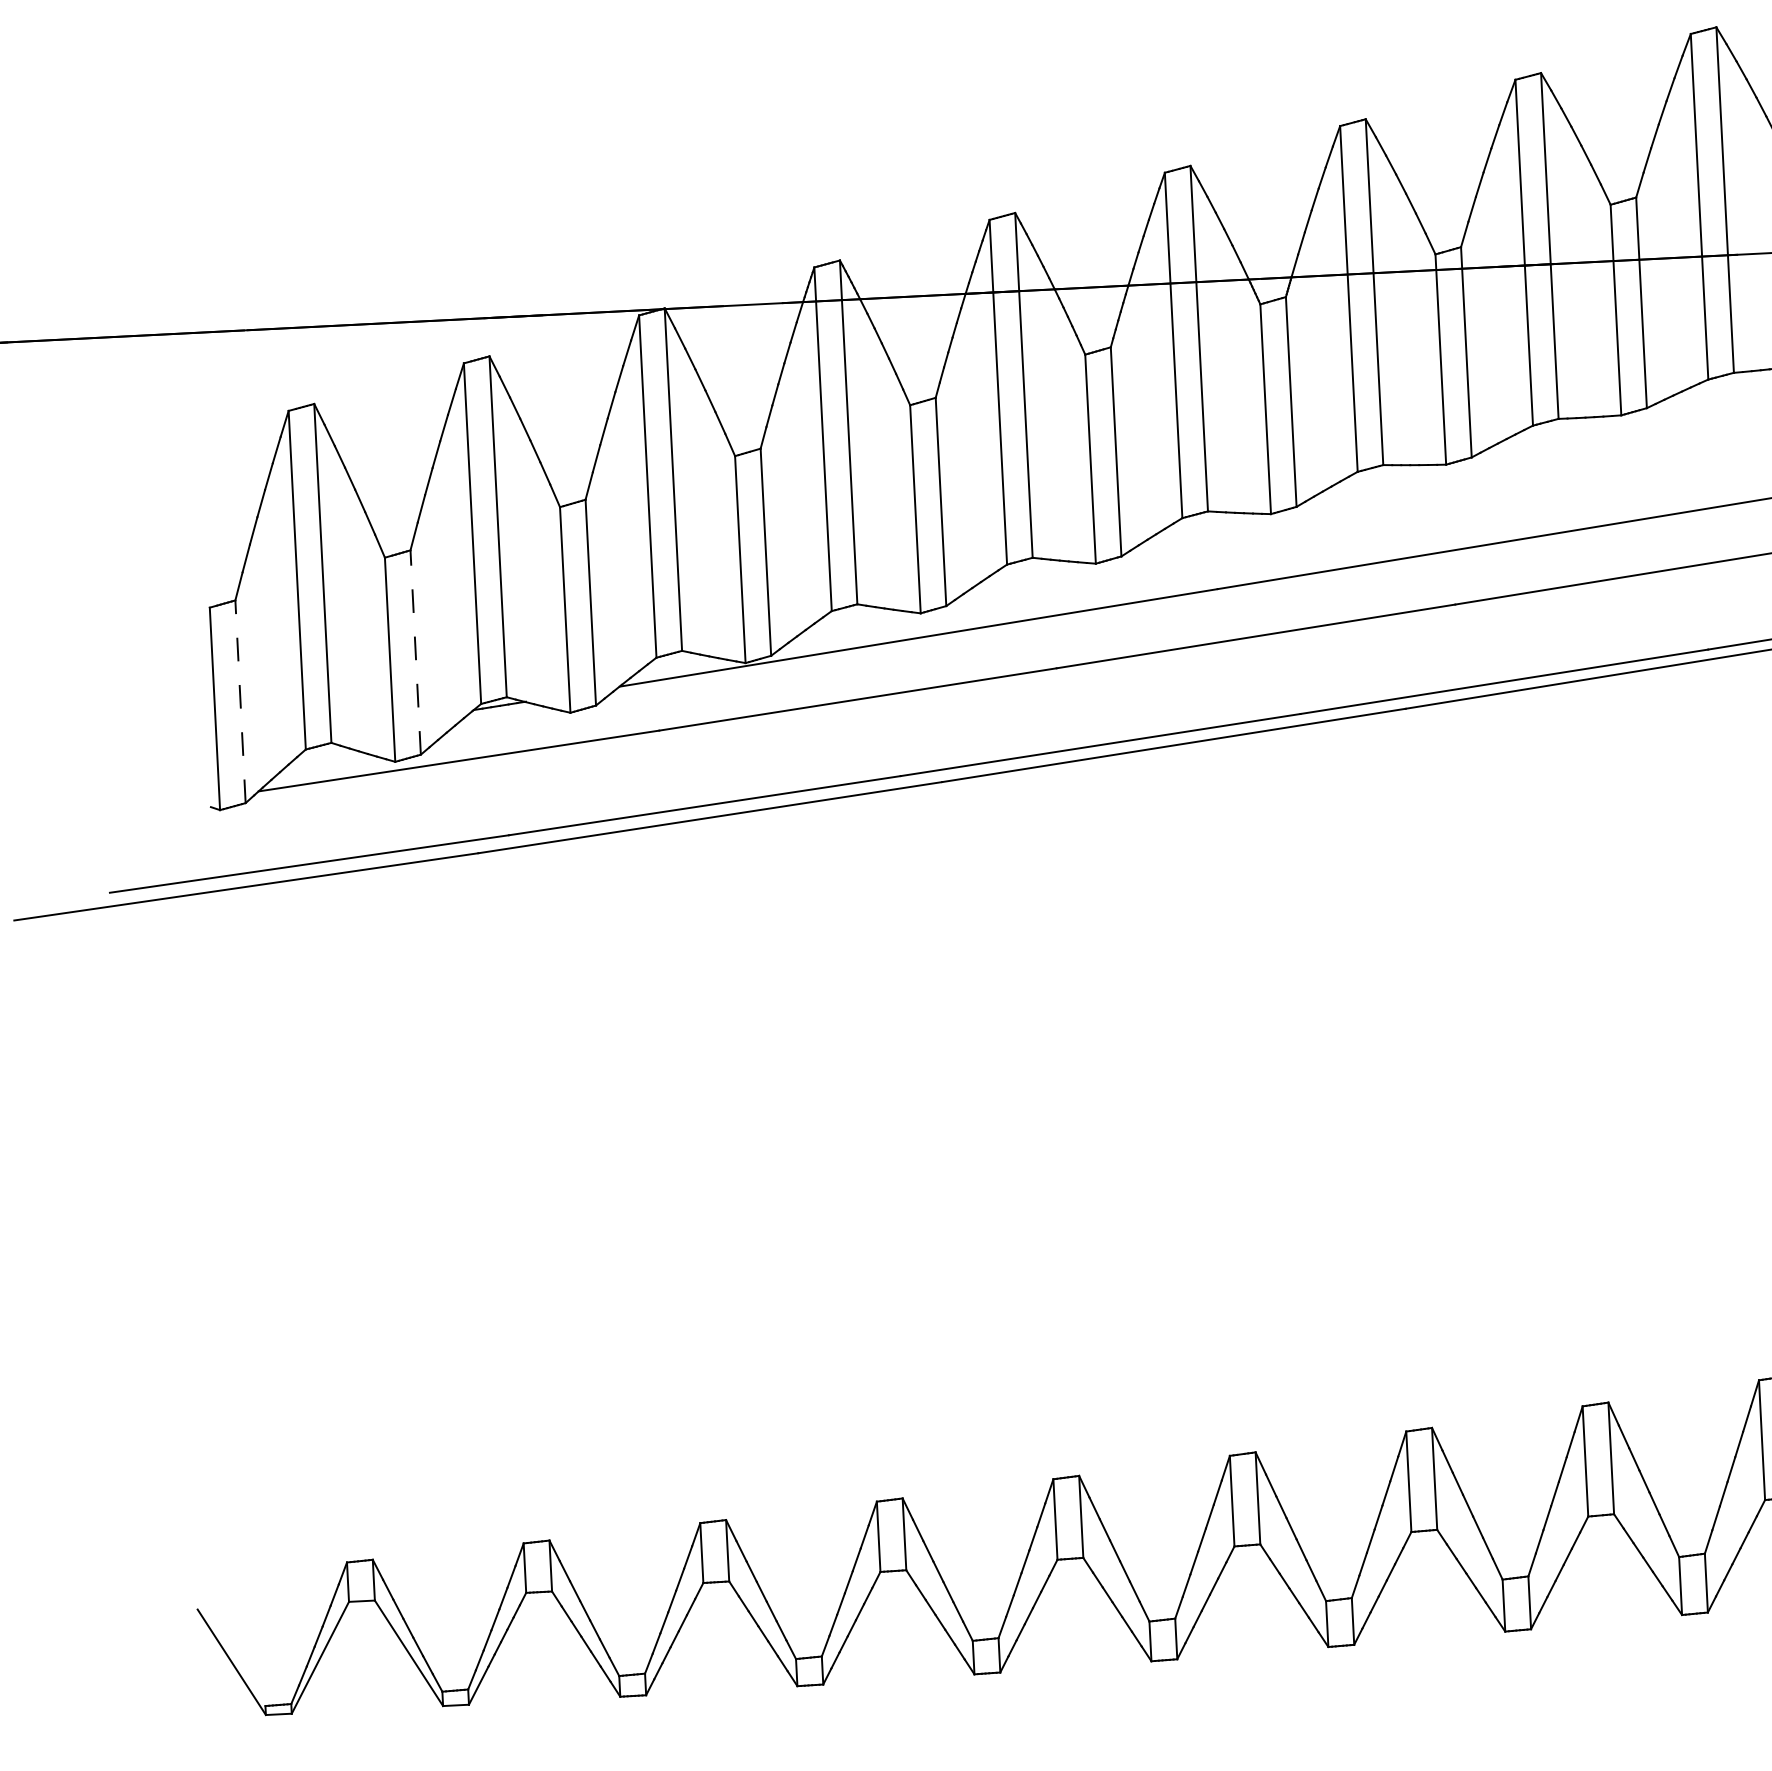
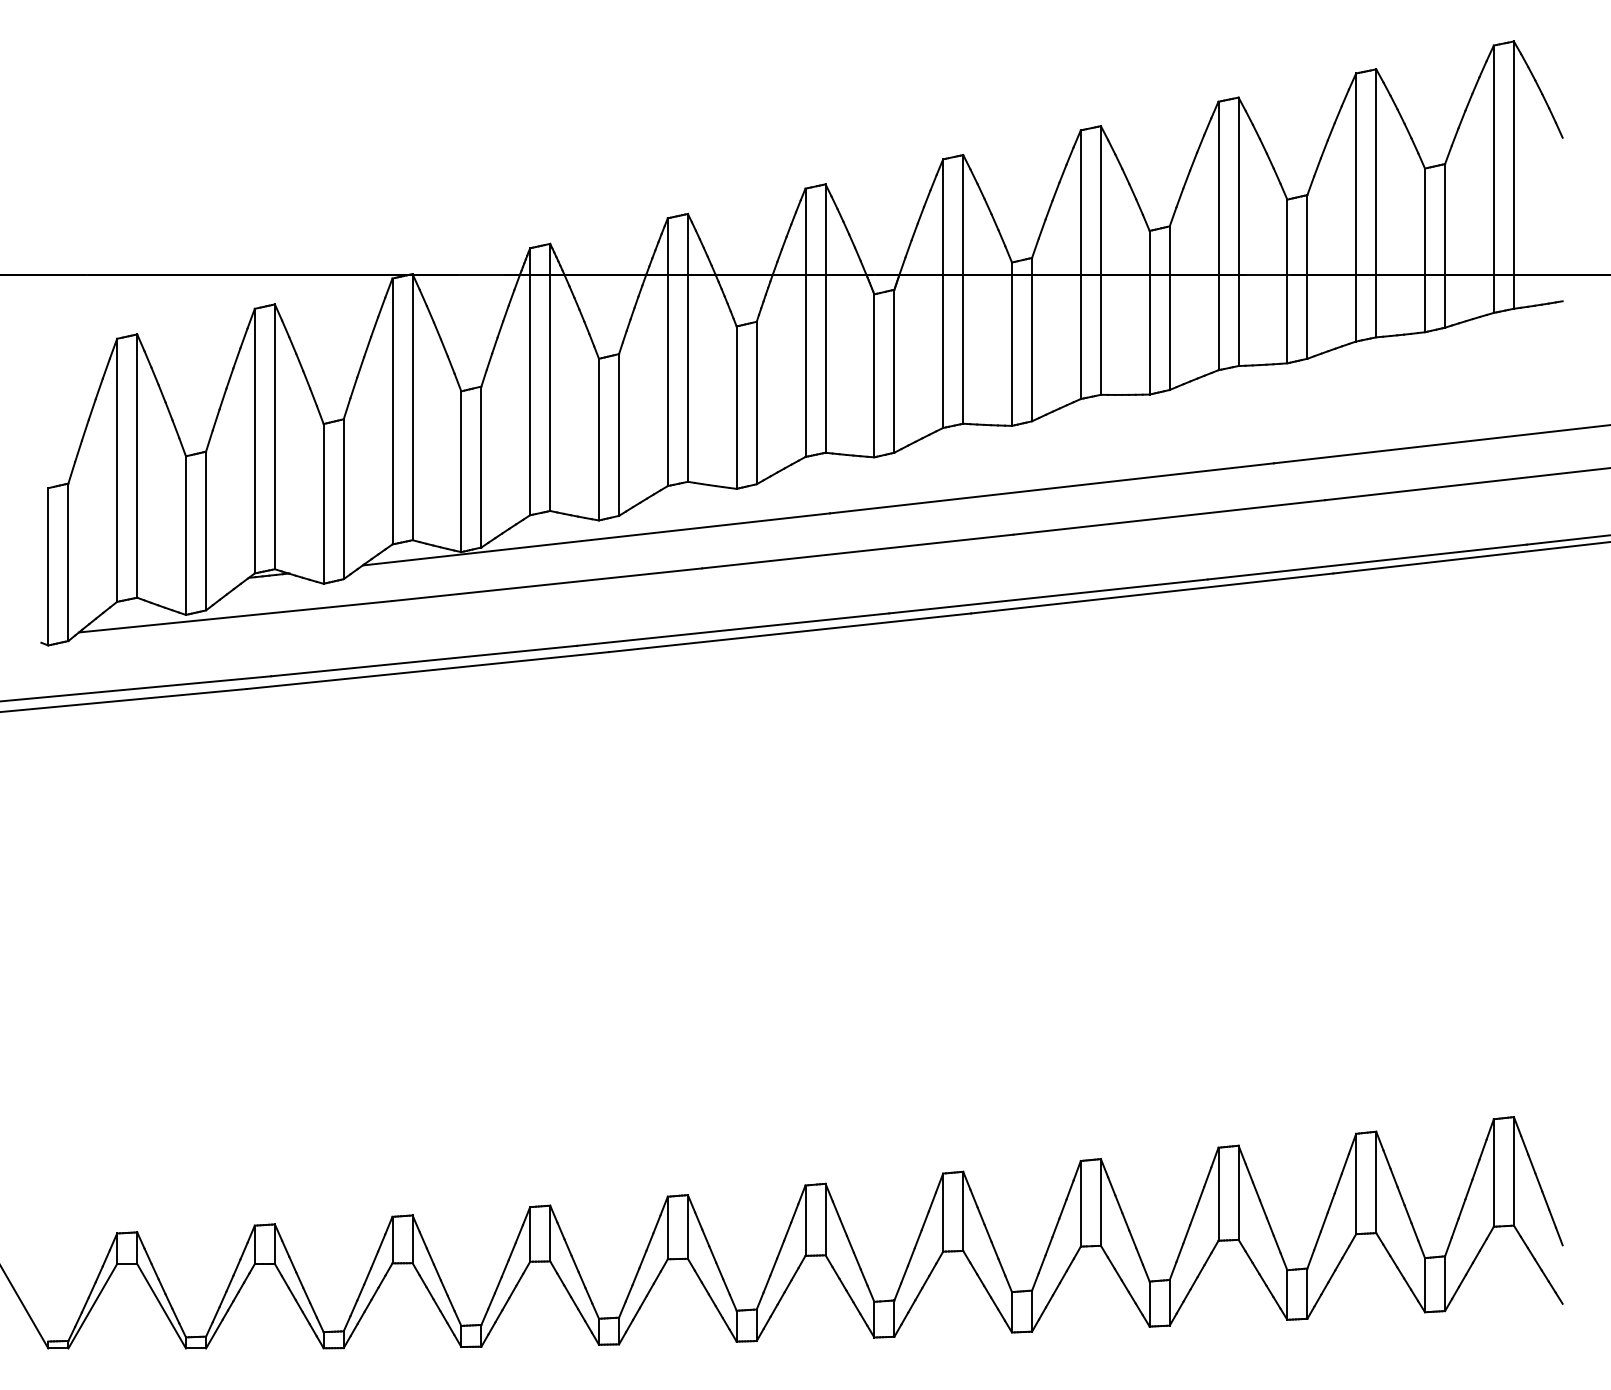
line: (416, 651) -> (206, 530), dashed -> solid
line: (240, 702) -> (68, 562), dashed -> solid

